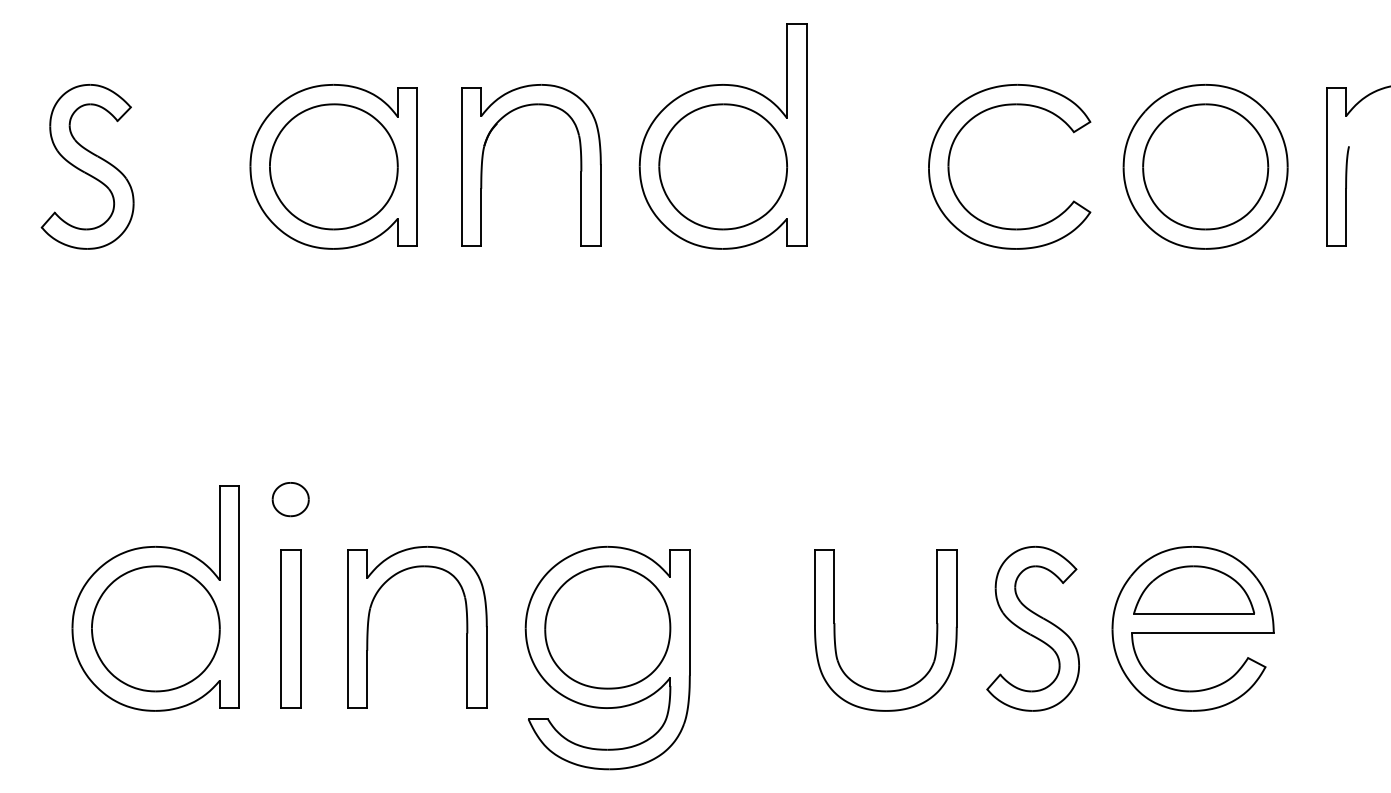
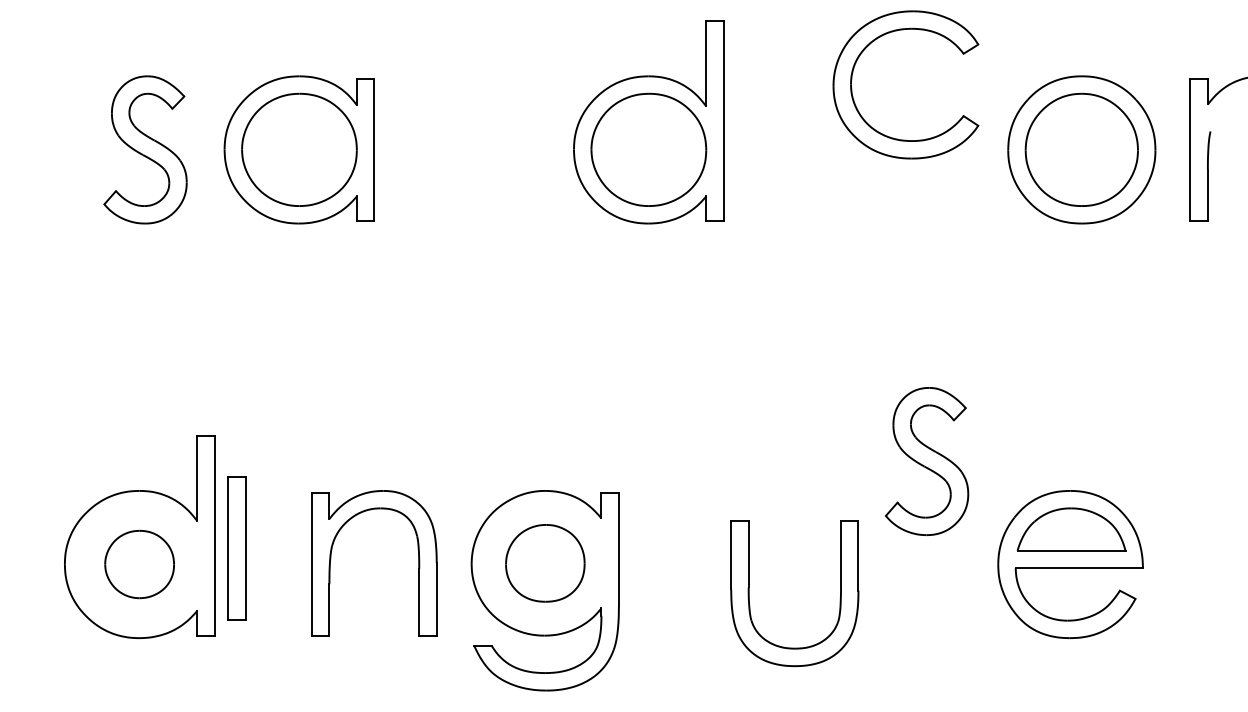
part: (977, 116) -> (877, 39), moved
part: (483, 165) -> (433, 148), removed
part: (87, 166) -> (145, 149), moved
part: (290, 499) -> (260, 448), removed
part: (608, 627) -> (545, 563), size x0.7
part: (155, 628) -> (139, 564), size x0.6
part: (290, 628) -> (236, 548), moved
part: (1033, 628) -> (927, 461), moved
part: (835, 629) -> (749, 593), moved

